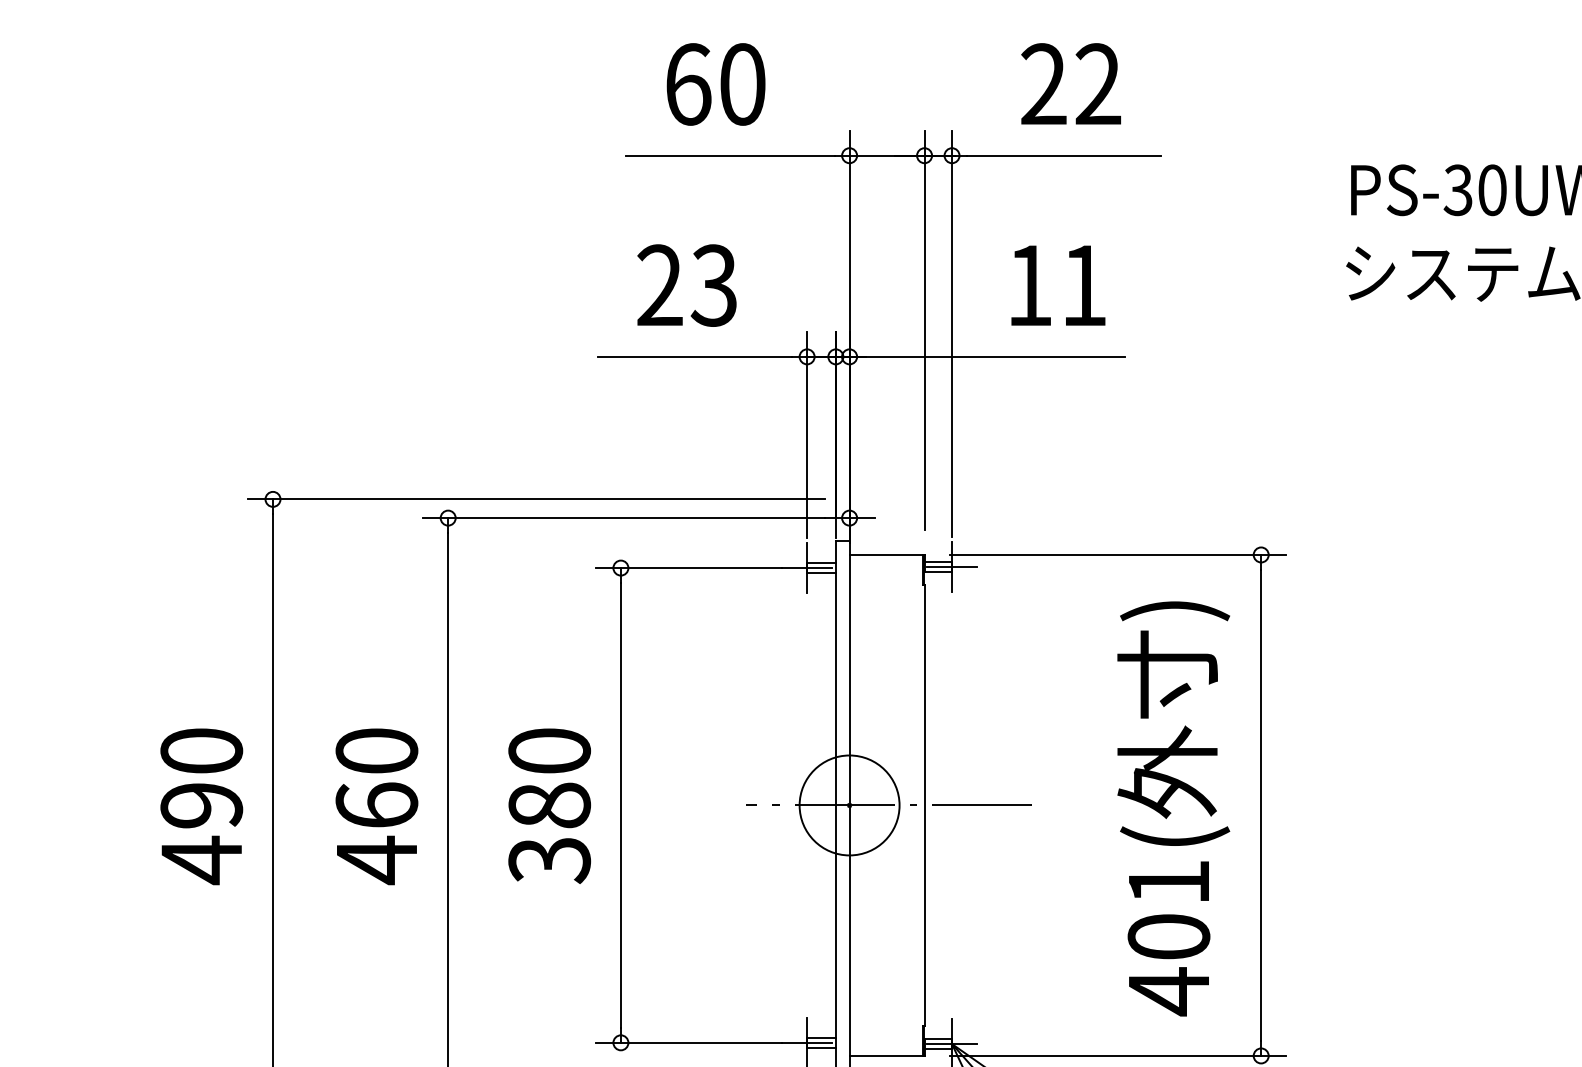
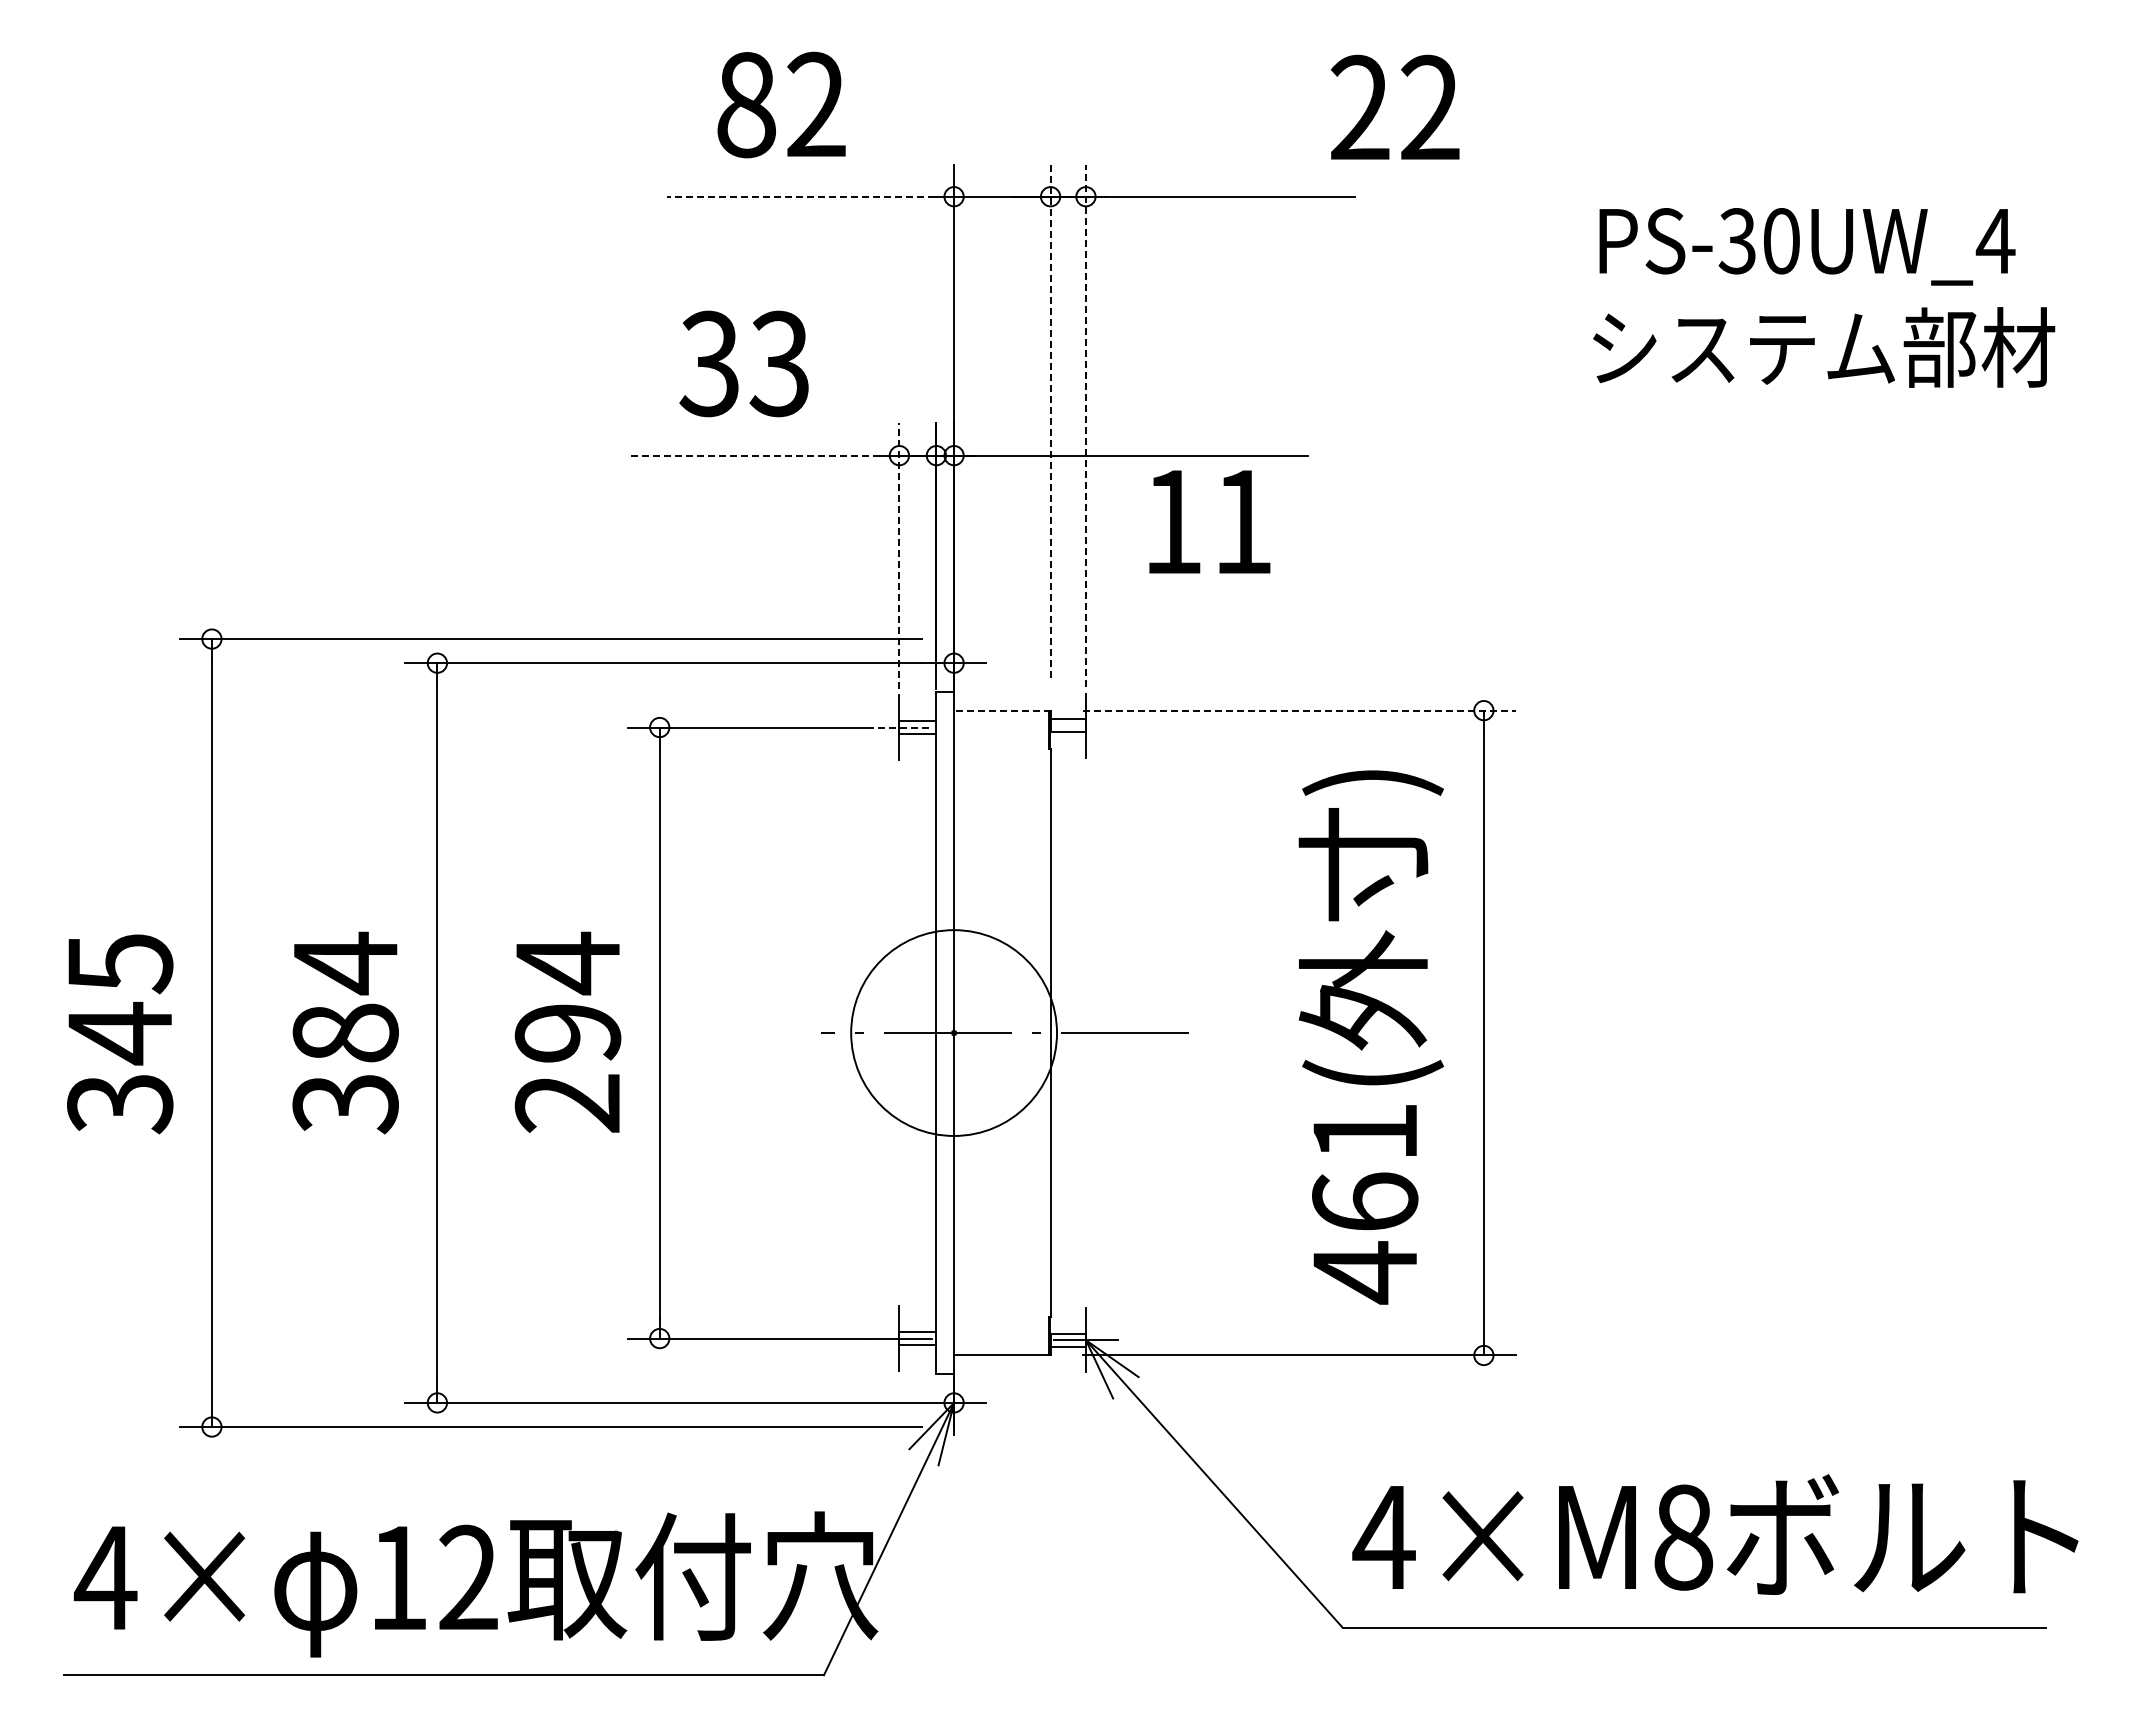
text: (1071, 83) -> (1395, 106), moved
text: (715, 84) -> (781, 104), 60 -> 82
line: (730, 155) -> (800, 196), solid -> dashed
text: (1058, 285) -> (1209, 521), moved
text: (659, 286) -> (709, 364), 23 -> 33
line: (924, 330) -> (1050, 421), solid -> dashed
line: (951, 333) -> (1085, 425), solid -> dashed
line: (695, 356) -> (755, 455), solid -> dashed
line: (807, 435) -> (899, 556), solid -> dashed
line: (886, 554) -> (1001, 710), solid -> dashed
line: (1117, 554) -> (1299, 710), solid -> dashed
line: (951, 566) -> (1085, 725), removed
line: (807, 568) -> (899, 727), solid -> dashed
text: (376, 805) -> (345, 1033), 460 -> 384
text: (549, 805) -> (567, 1032), 380 -> 294
circle: (849, 805) -> (953, 1032), size x1.6
text: (201, 806) -> (120, 1034), 490 -> 345
text: (1169, 936) -> (1365, 1201), 401( -> 461(

